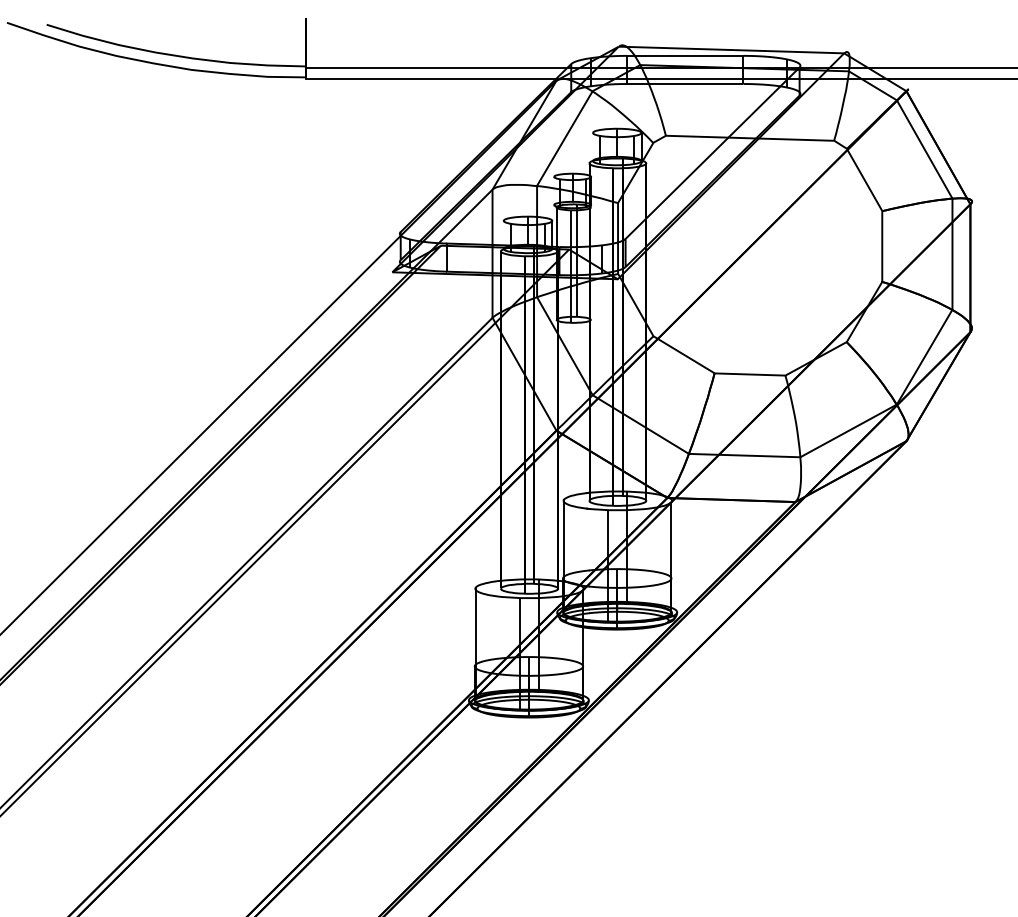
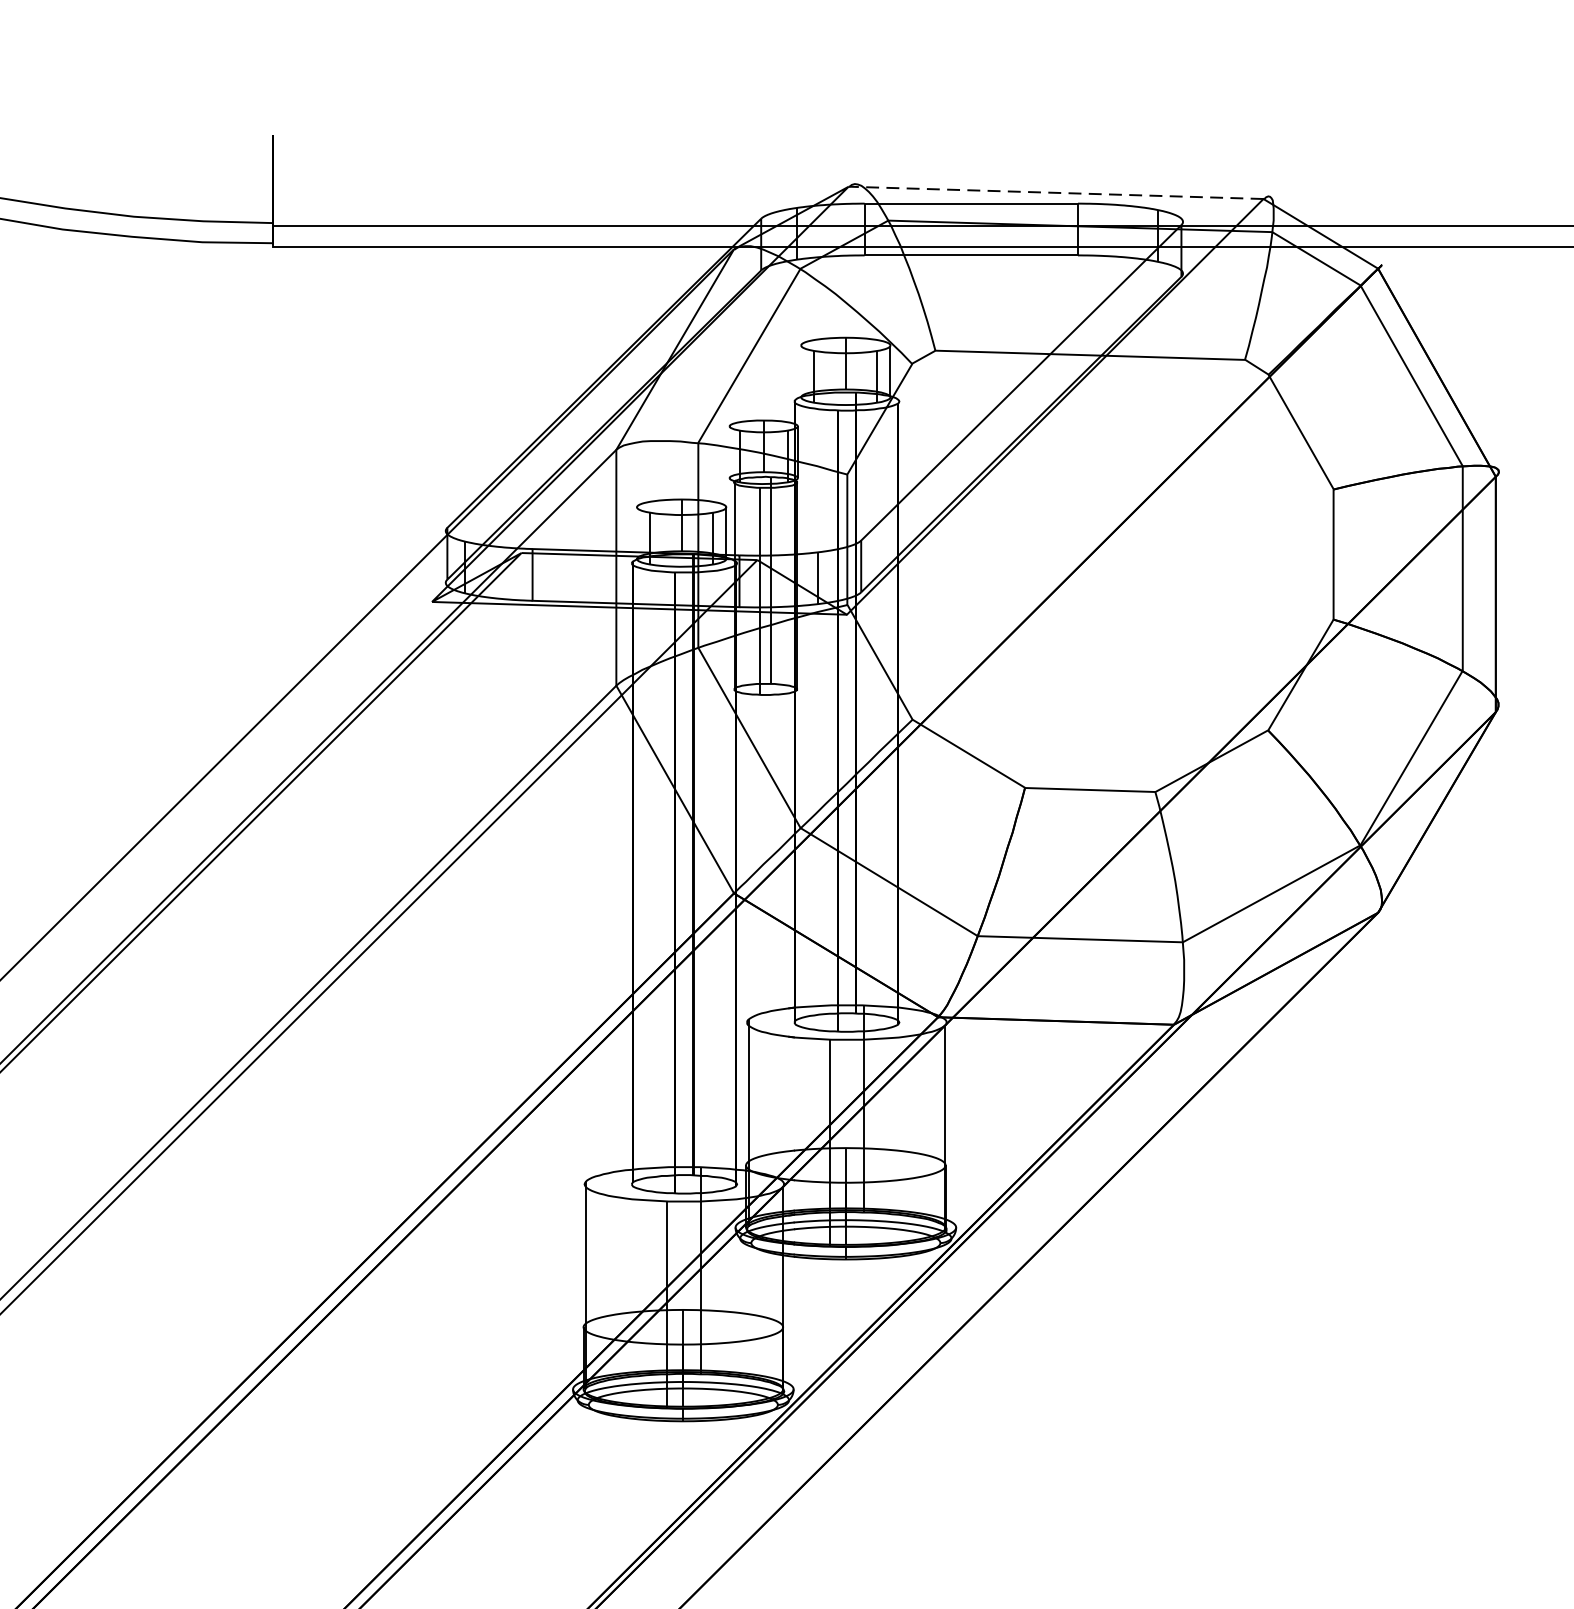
line: (731, 50) -> (1056, 193), solid -> dashed

